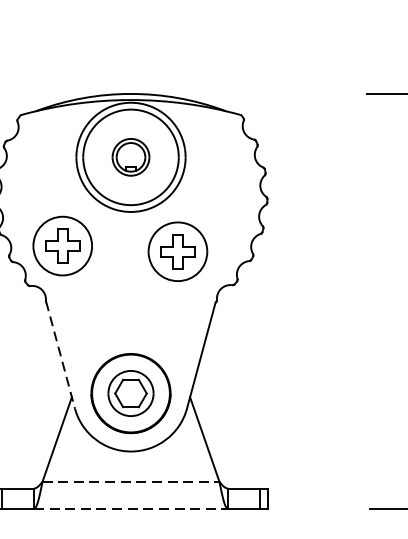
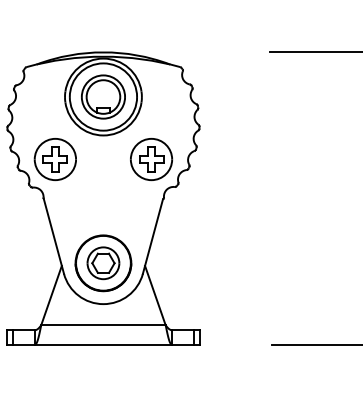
part: (131, 156) -> (103, 96), size x1.67
part: (177, 251) -> (151, 159), moved
line: (60, 355) -> (53, 236), dashed -> solid
line: (131, 481) -> (103, 325), dashed -> solid
line: (131, 508) -> (103, 344), dashed -> solid

